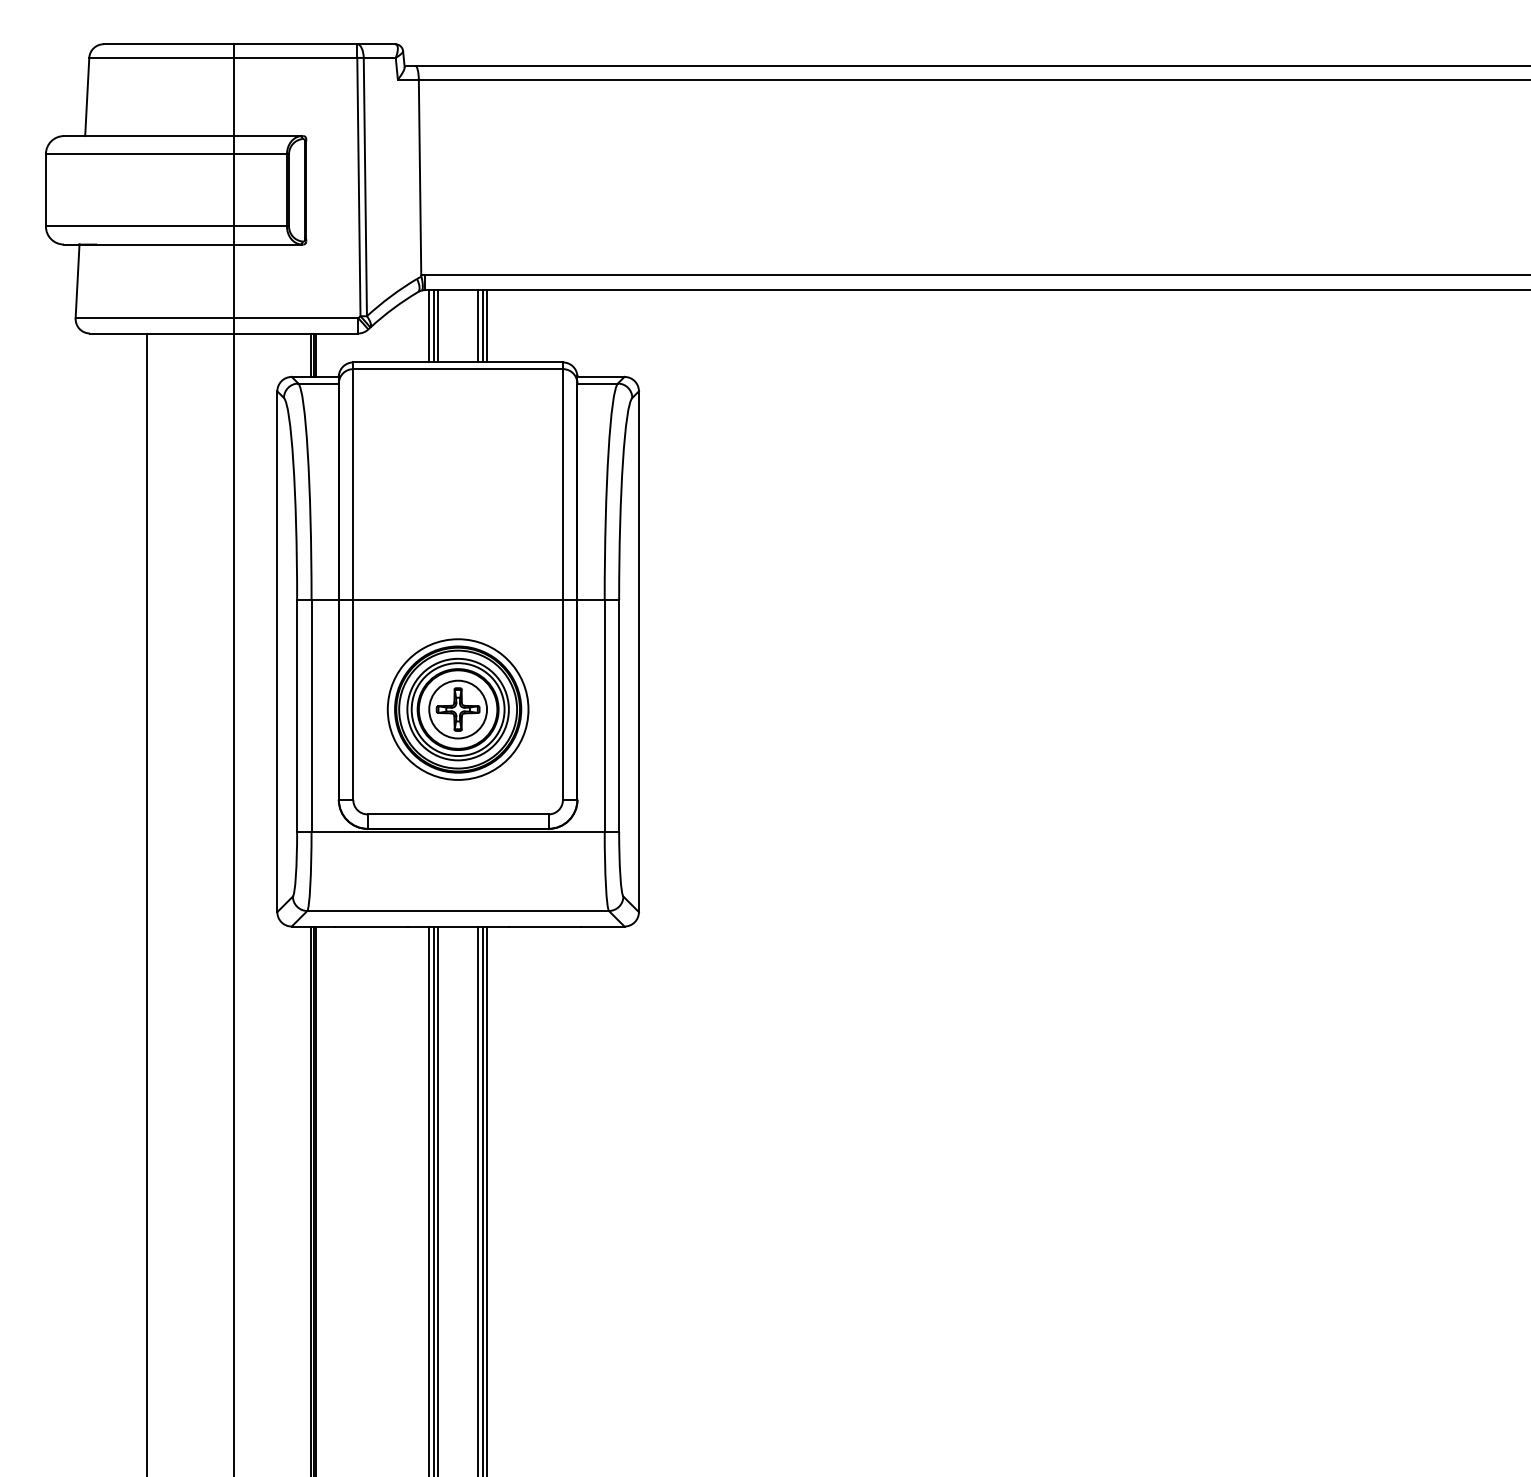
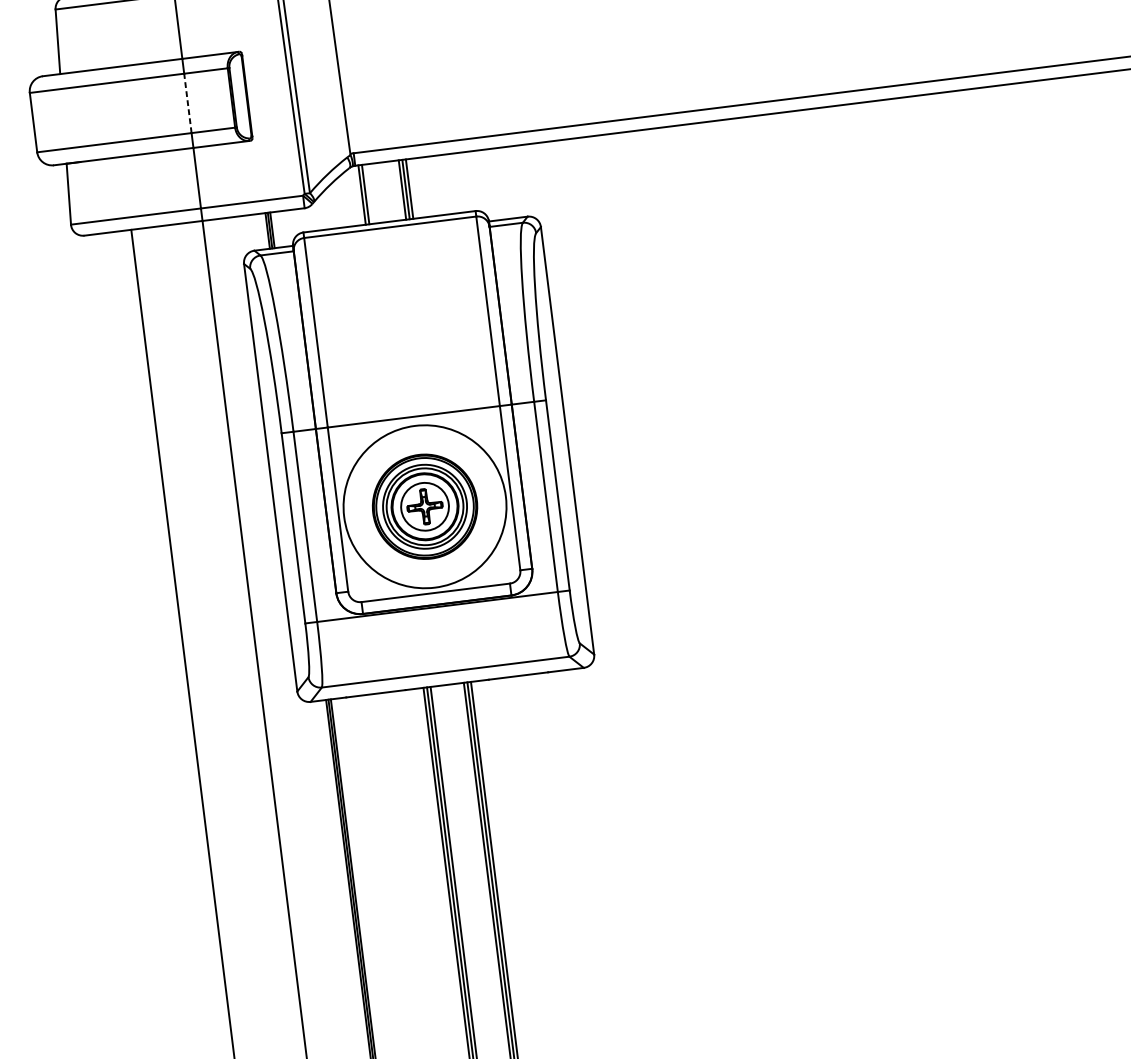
line: (233, 189) -> (187, 102), solid -> dashed
line: (437, 326) -> (368, 194), removed
circle: (457, 709) -> (424, 506), size x1.4

